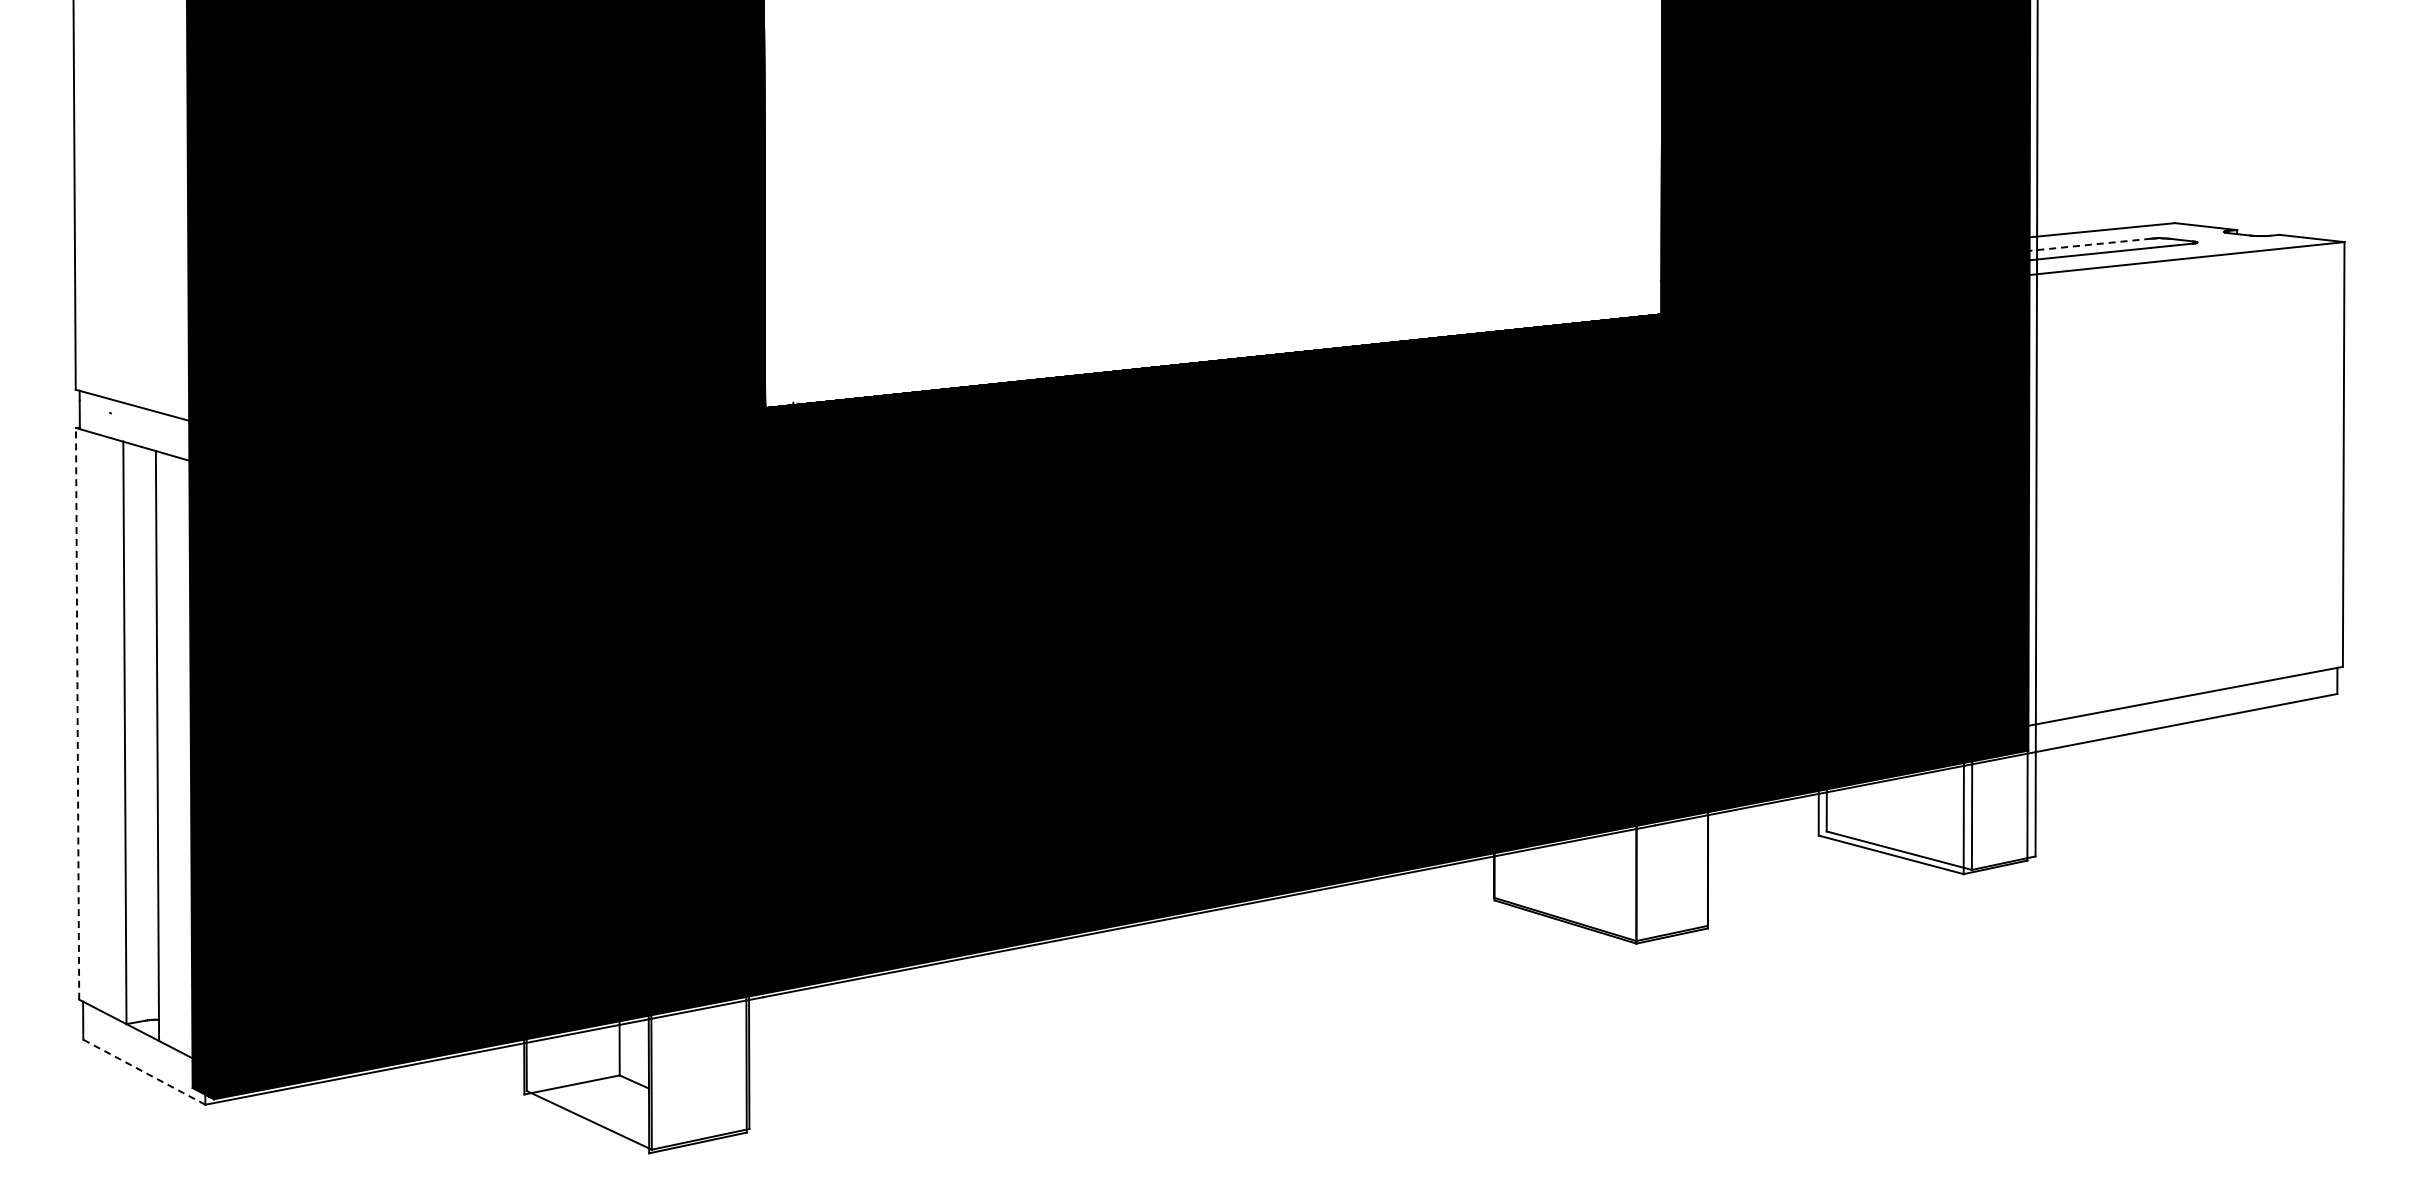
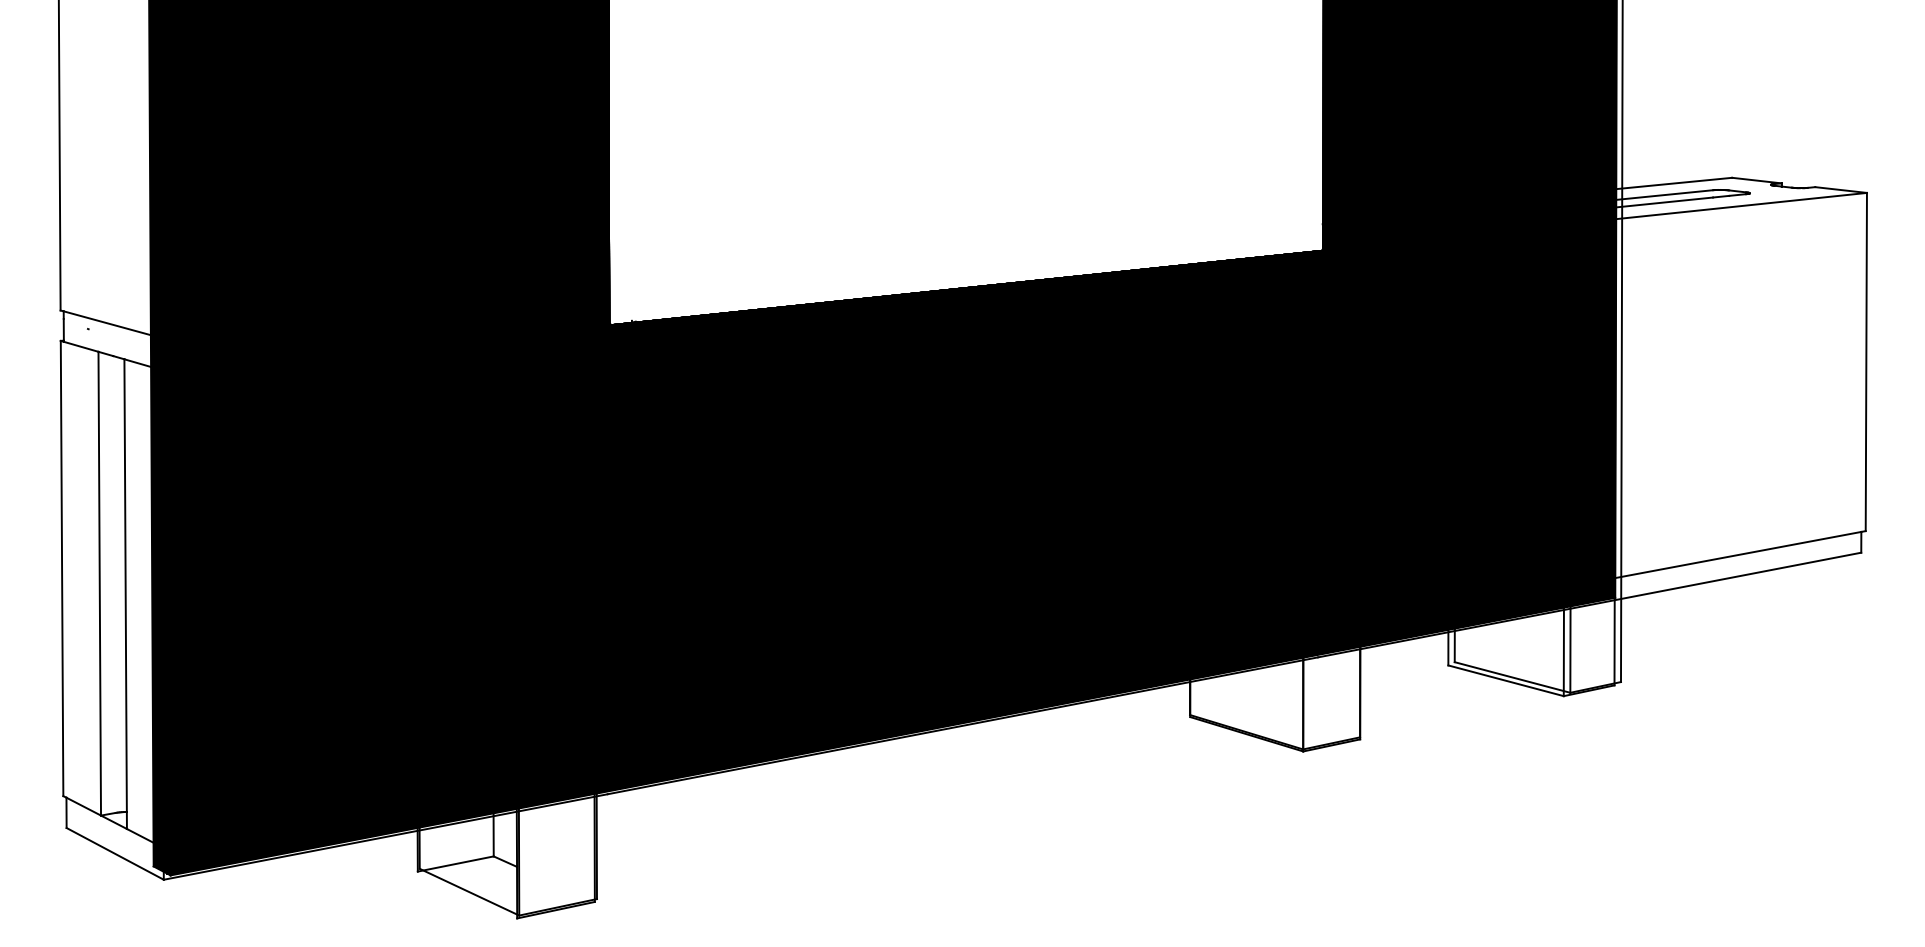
line: (2084, 245) -> (1659, 195), dashed -> solid
line: (77, 713) -> (61, 568), dashed -> solid
line: (144, 1072) -> (115, 854), dashed -> solid

